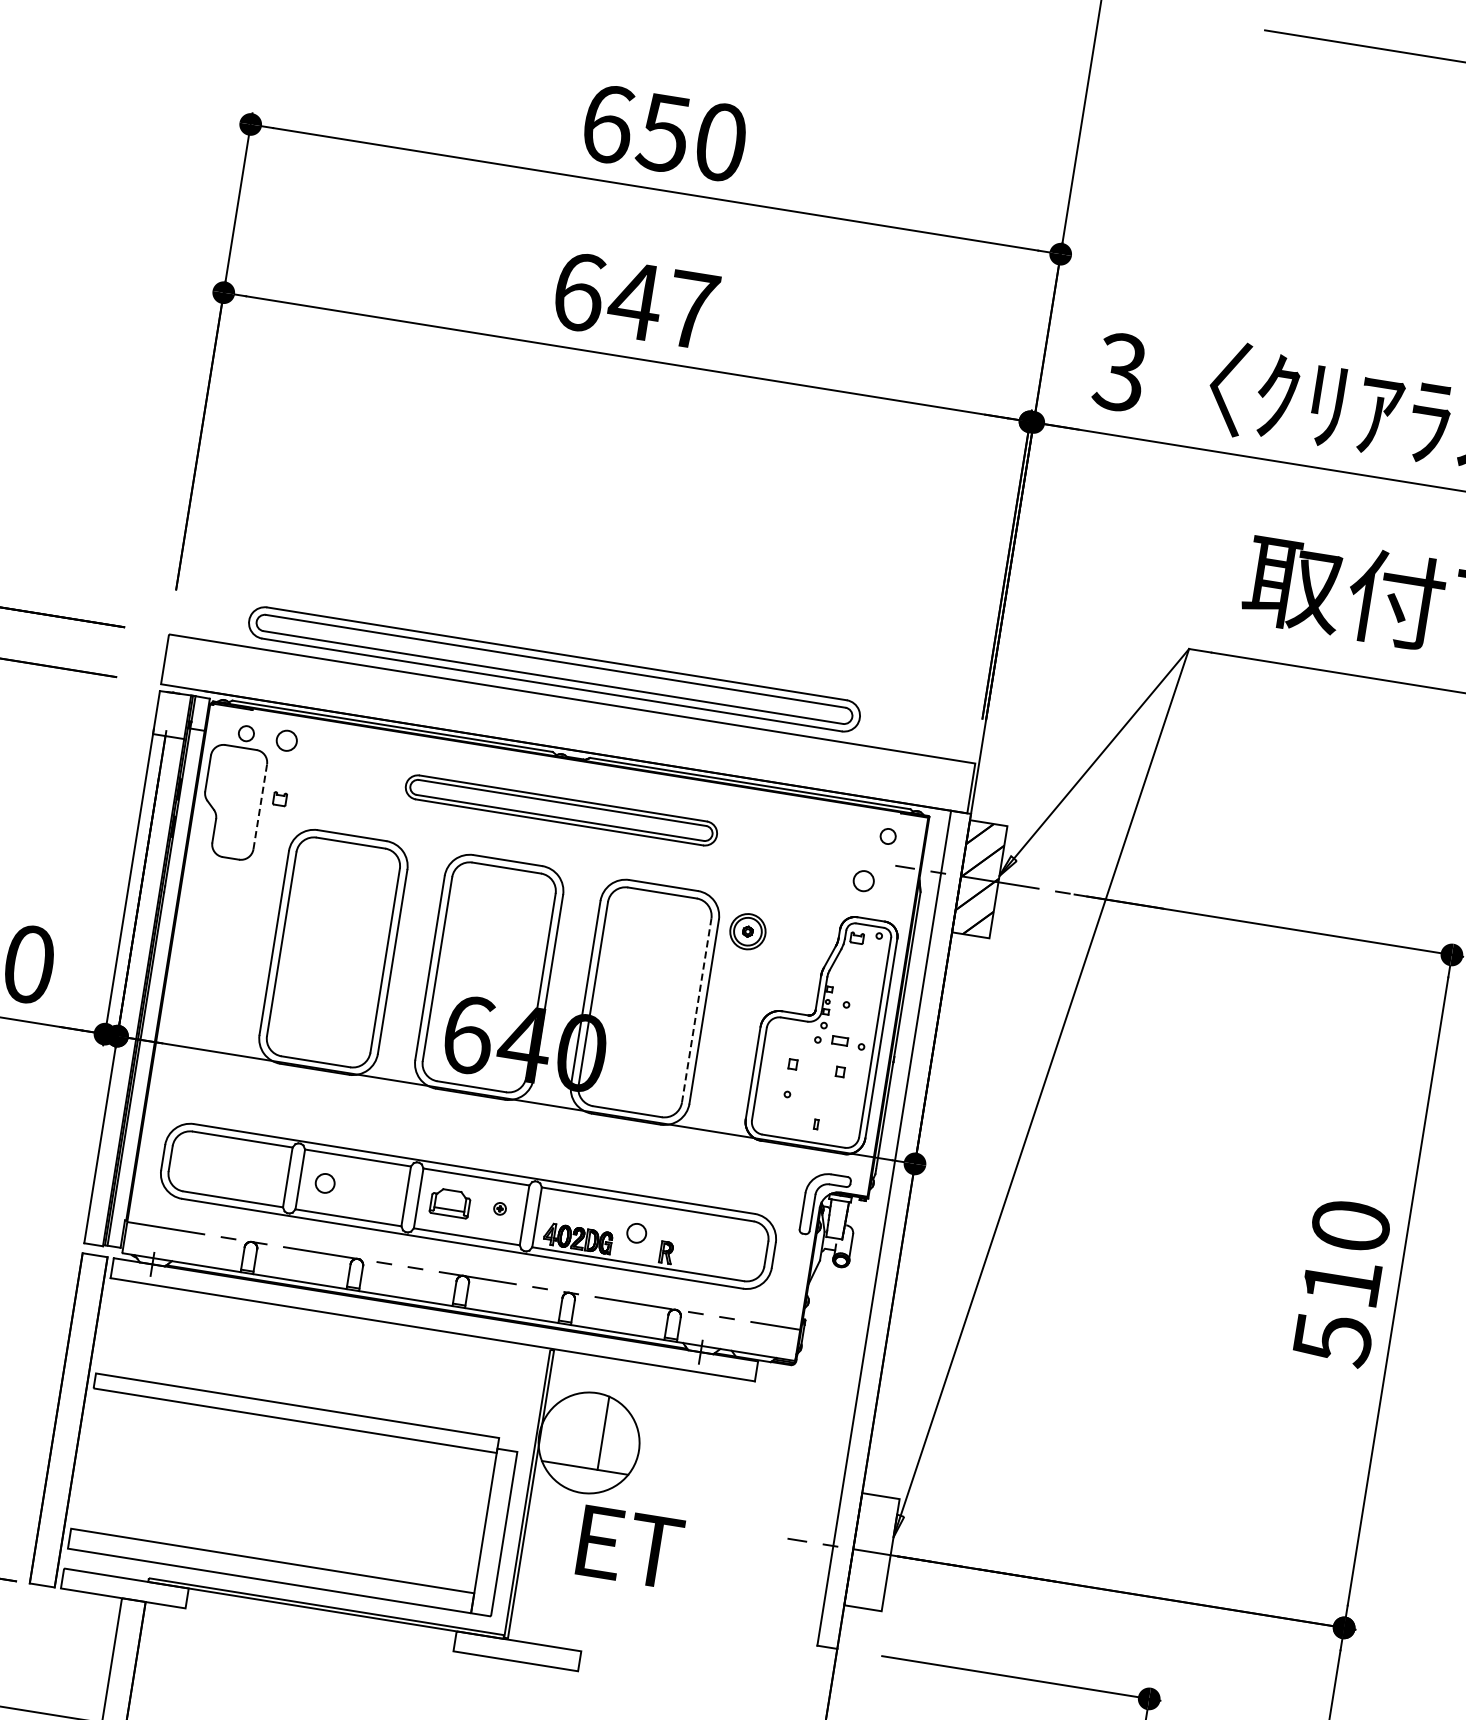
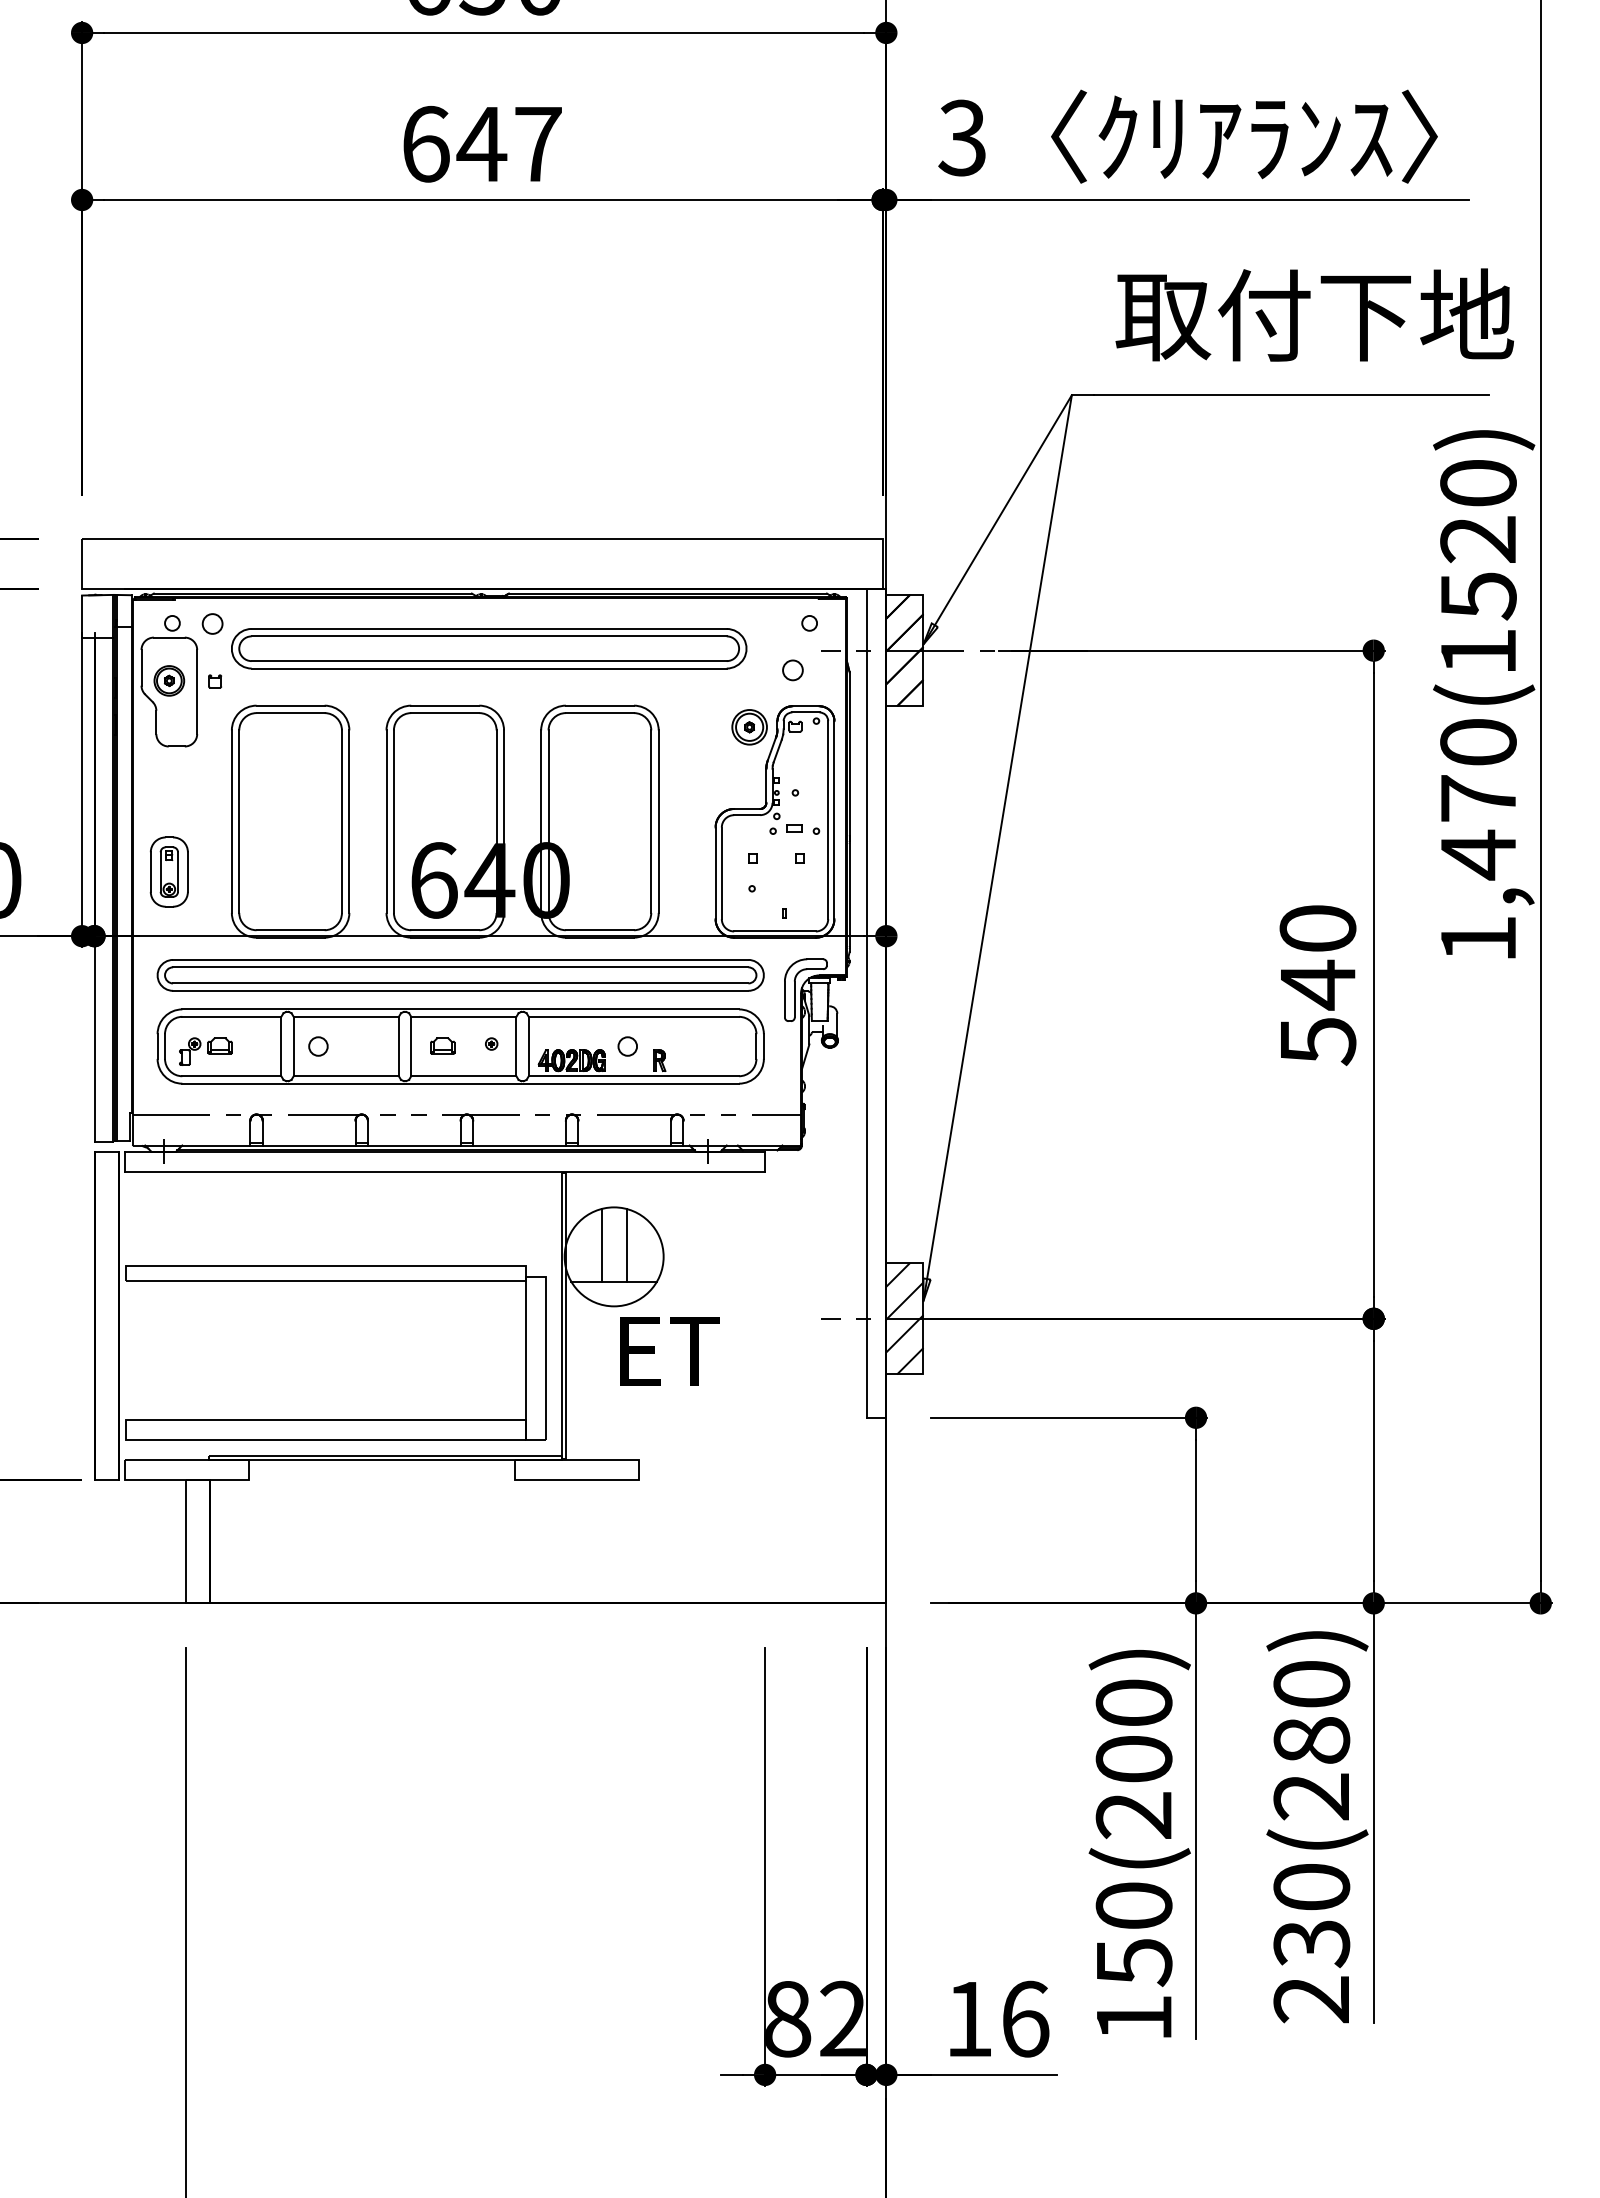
part: (554, 669) -> (460, 975), moved
part: (234, 790) -> (169, 680), added
line: (260, 806) -> (197, 691), dashed -> solid
part: (561, 810) -> (489, 648), size x1.67
part: (747, 931) -> (749, 727), moved
part: (202, 982) -> (168, 871), added
line: (696, 1010) -> (651, 821), dashed -> solid
part: (210, 1170) -> (205, 1051), added
part: (450, 1202) -> (442, 1045), size x0.62
text: (1342, 1282) -> (1318, 984), 510 -> 540
line: (578, 1428) -> (601, 1244), added
hatch: (871, 1551) -> (904, 1318), added

